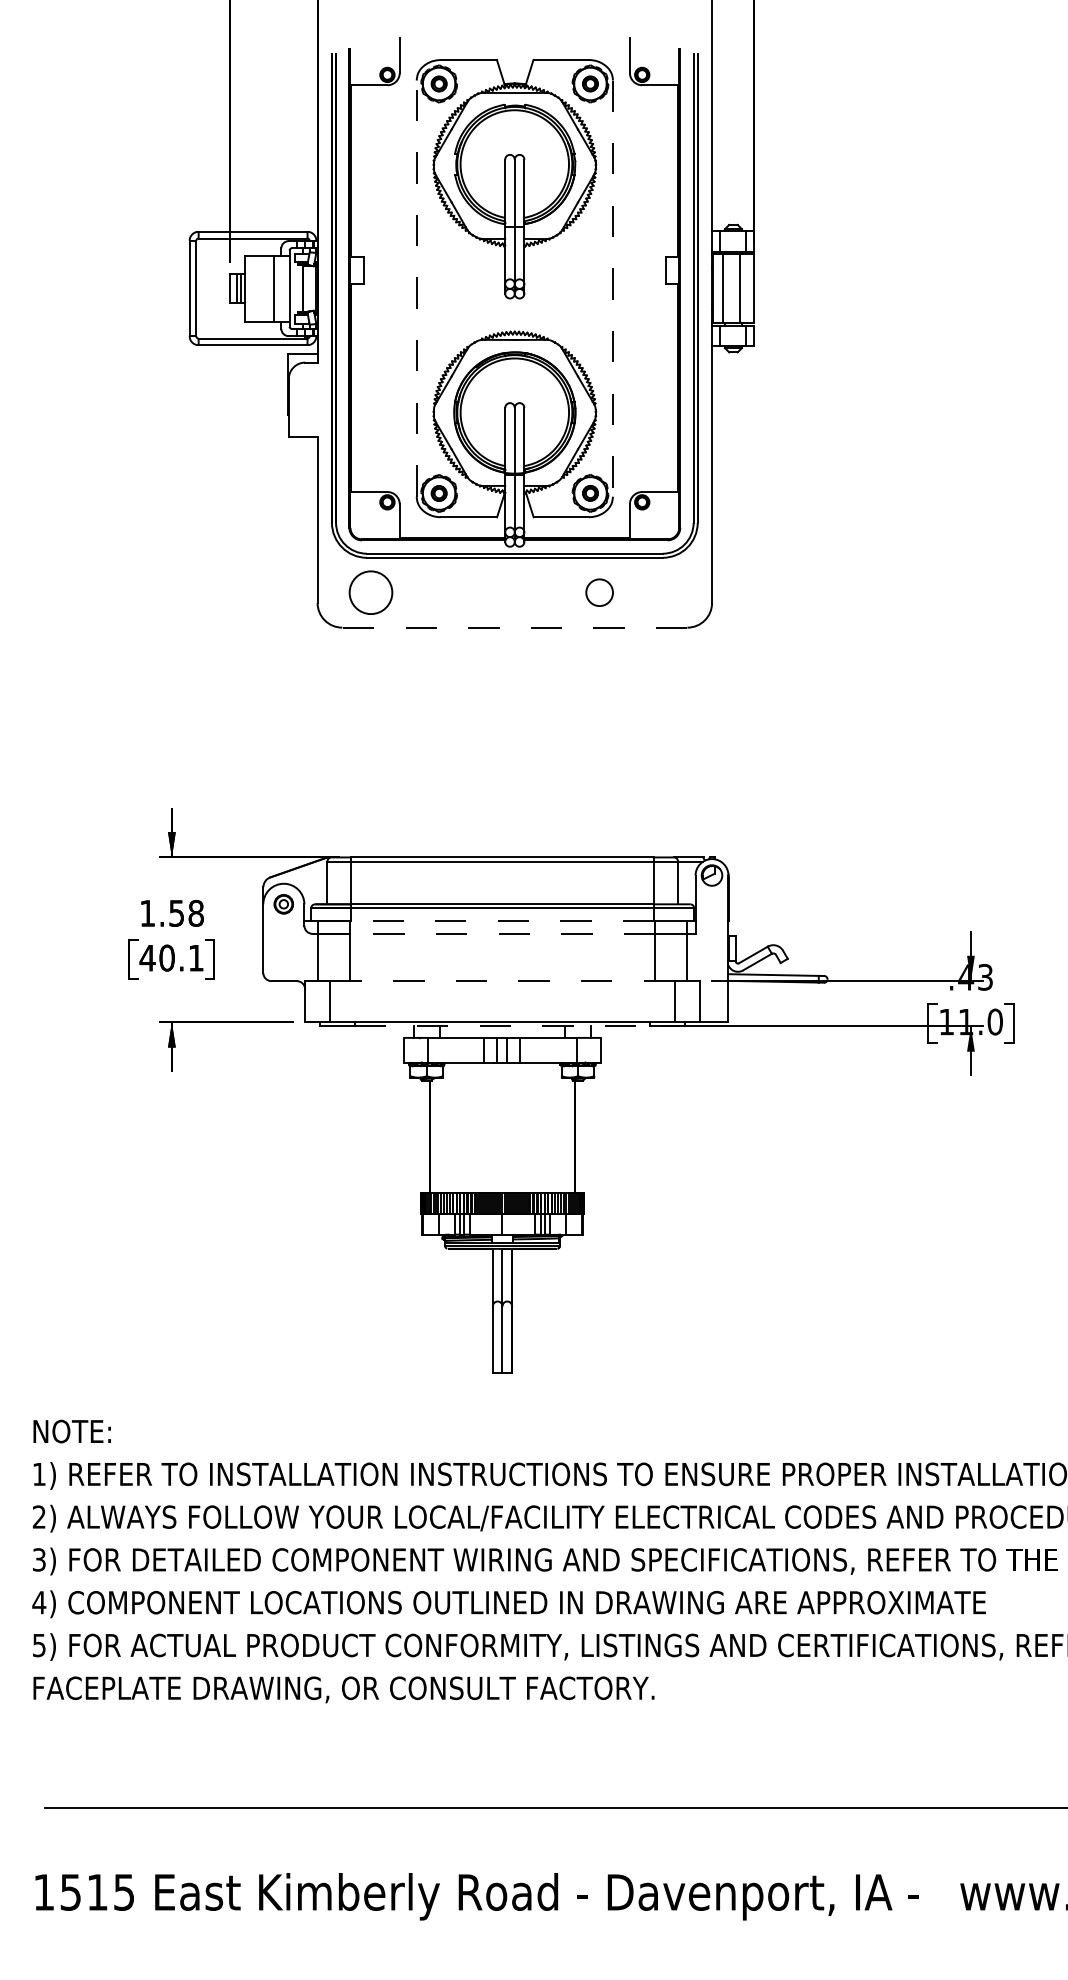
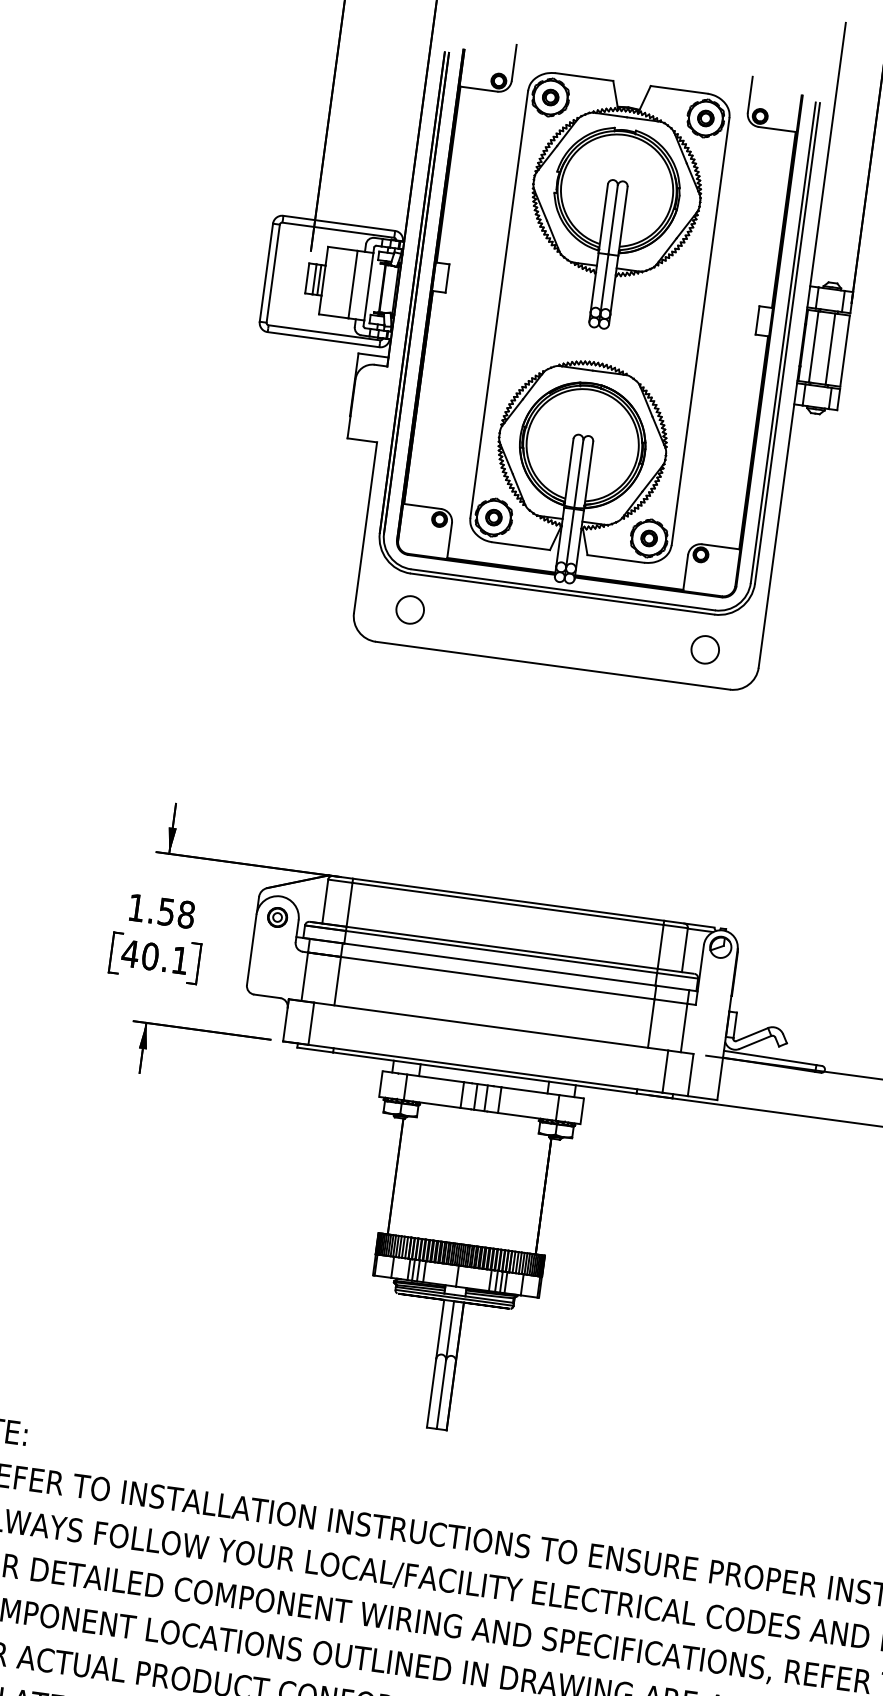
line: (416, 288) -> (499, 304), dashed -> solid
line: (612, 289) -> (699, 332), dashed -> solid
circle: (370, 592) -> (409, 609), size x0.62
circle: (599, 592) -> (705, 649), moved
line: (514, 627) -> (552, 665), dashed -> solid
line: (502, 920) -> (499, 964), dashed -> solid
line: (502, 933) -> (497, 977), dashed -> solid
line: (502, 981) -> (491, 1026), dashed -> solid
line: (502, 1026) -> (484, 1073), dashed -> solid

